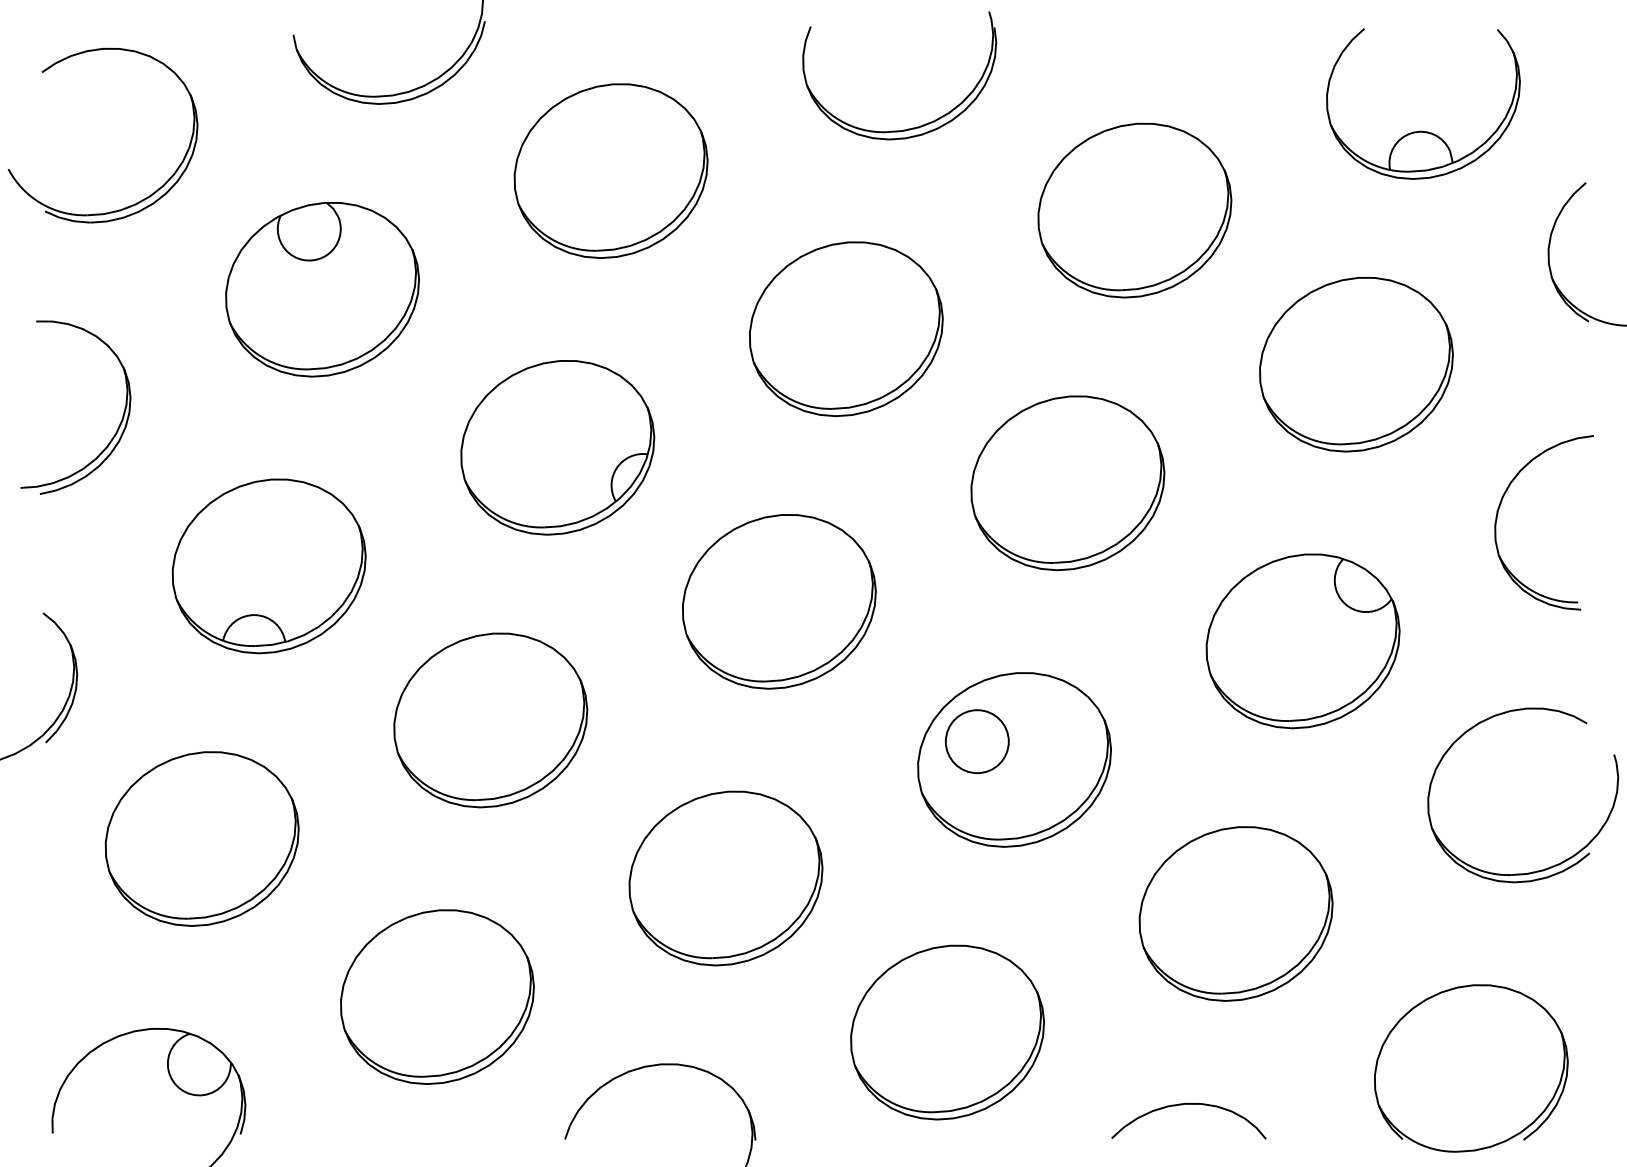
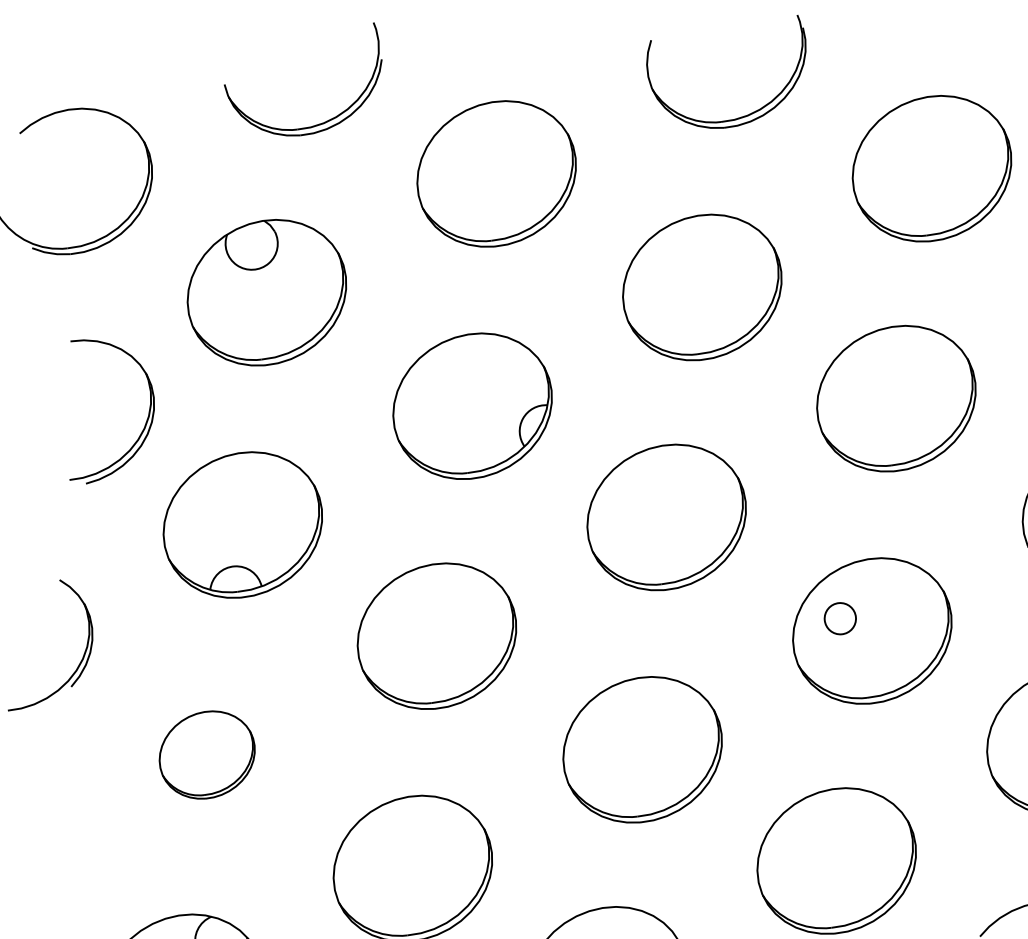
part: (119, 423) -> (146, 419), moved
circle: (976, 741) -> (839, 618), size x0.6
part: (201, 838) -> (206, 754), size x0.6

